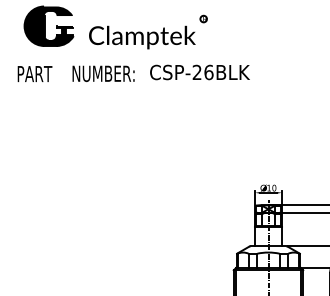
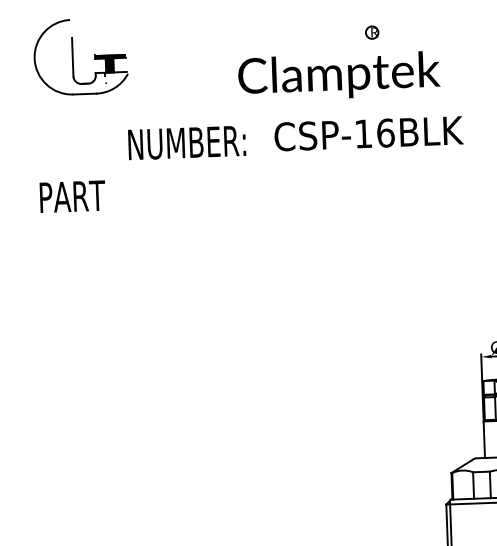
fill: (48, 26) -> (79, 57), removed
text: (142, 37) -> (339, 76), moved
text: (196, 71) -> (362, 132), CSP-26BLK -> CSP-16BLK
text: (34, 73) -> (71, 195), moved

